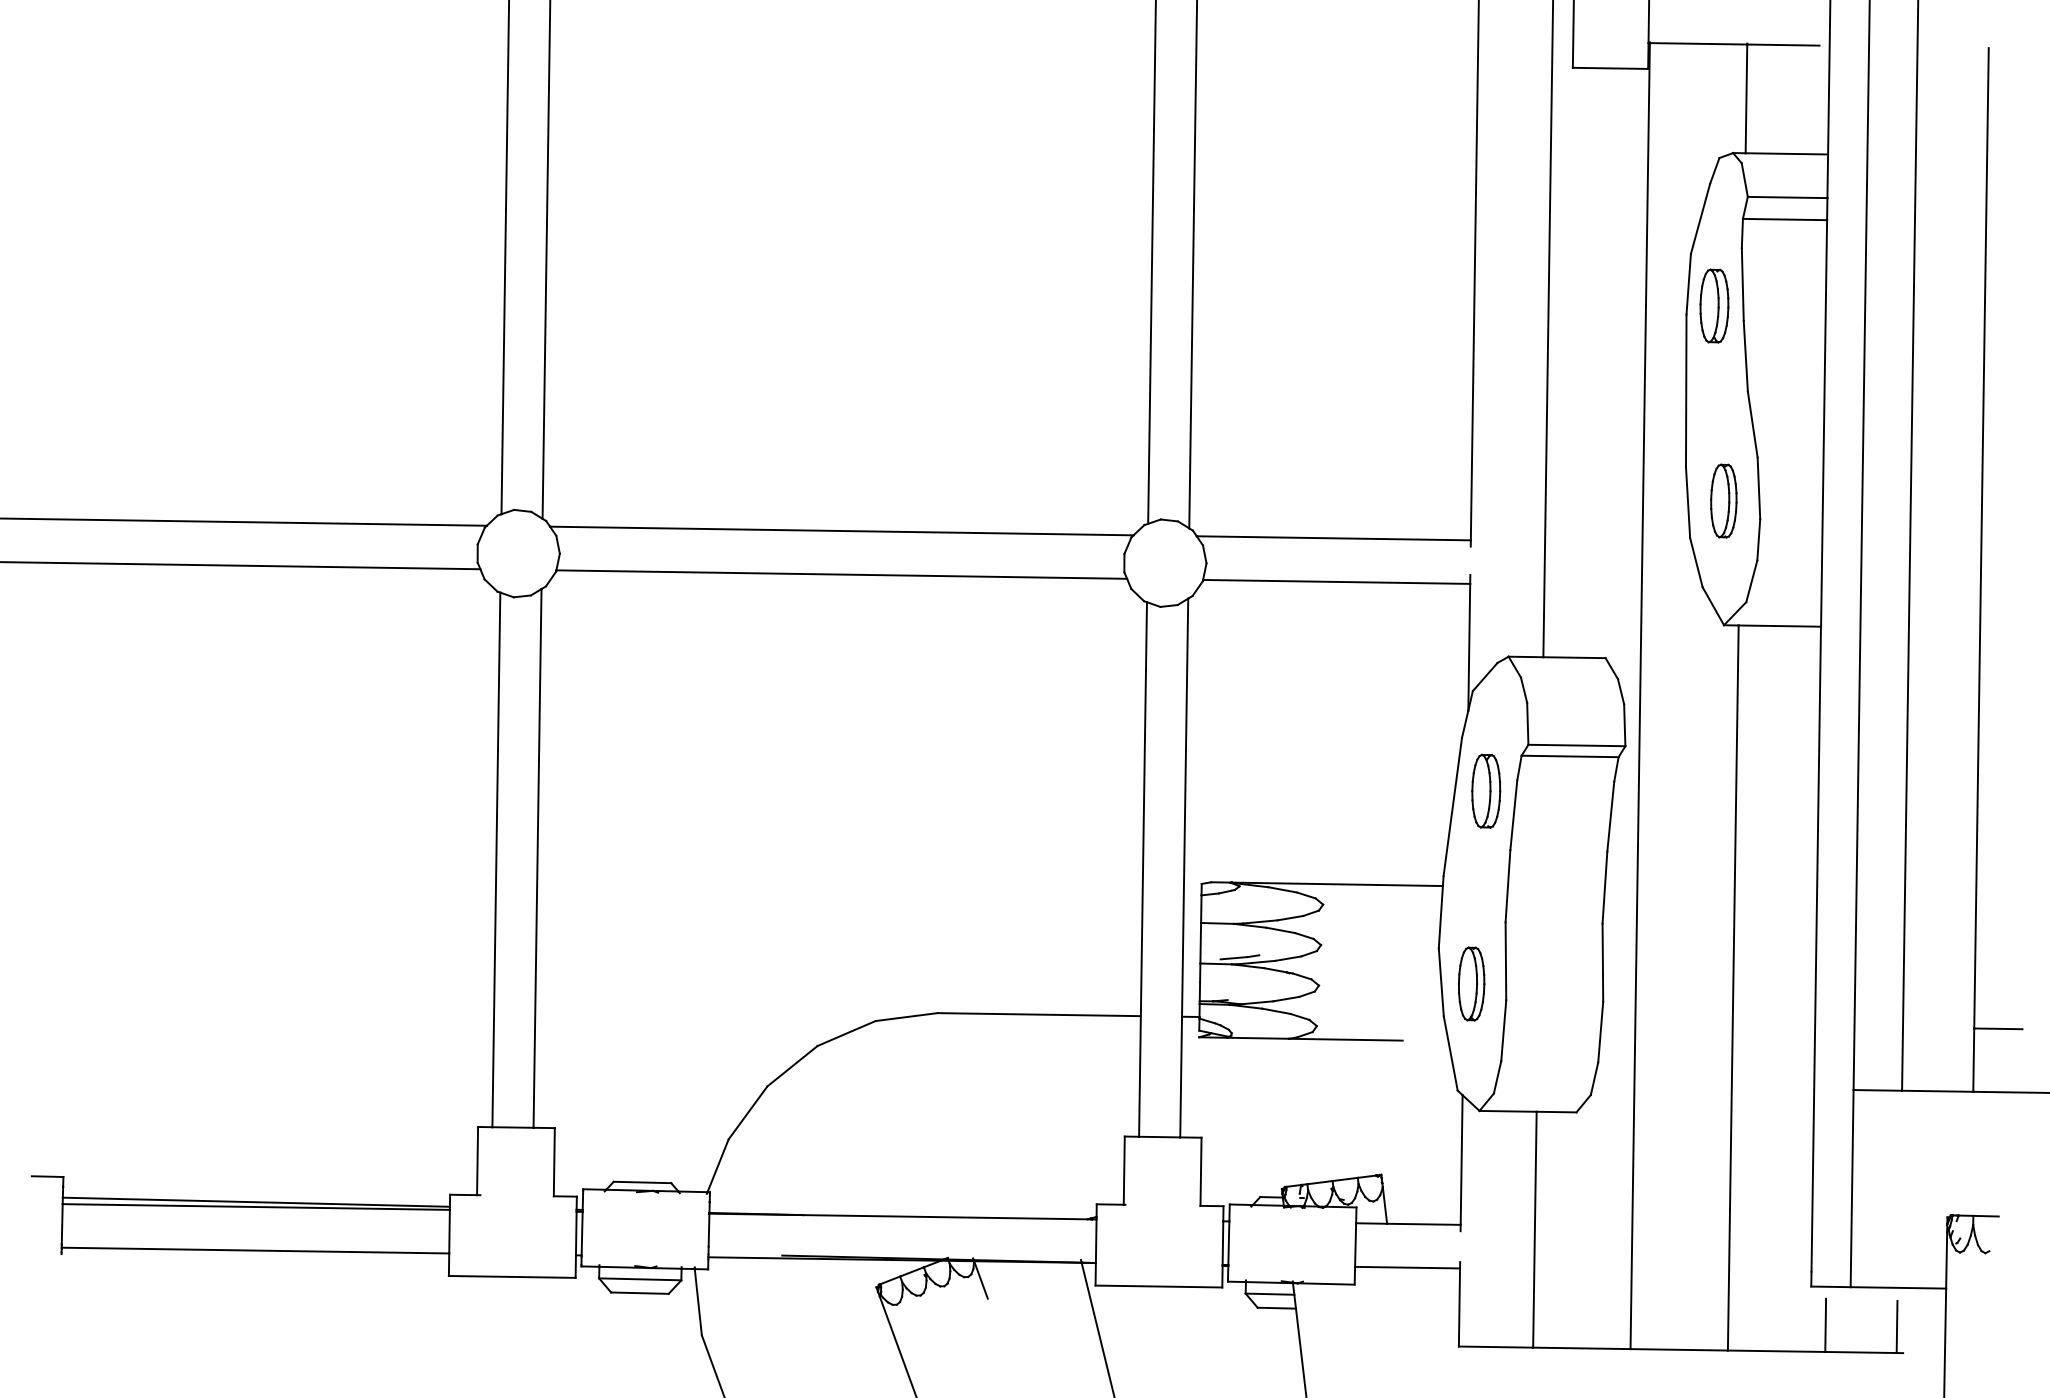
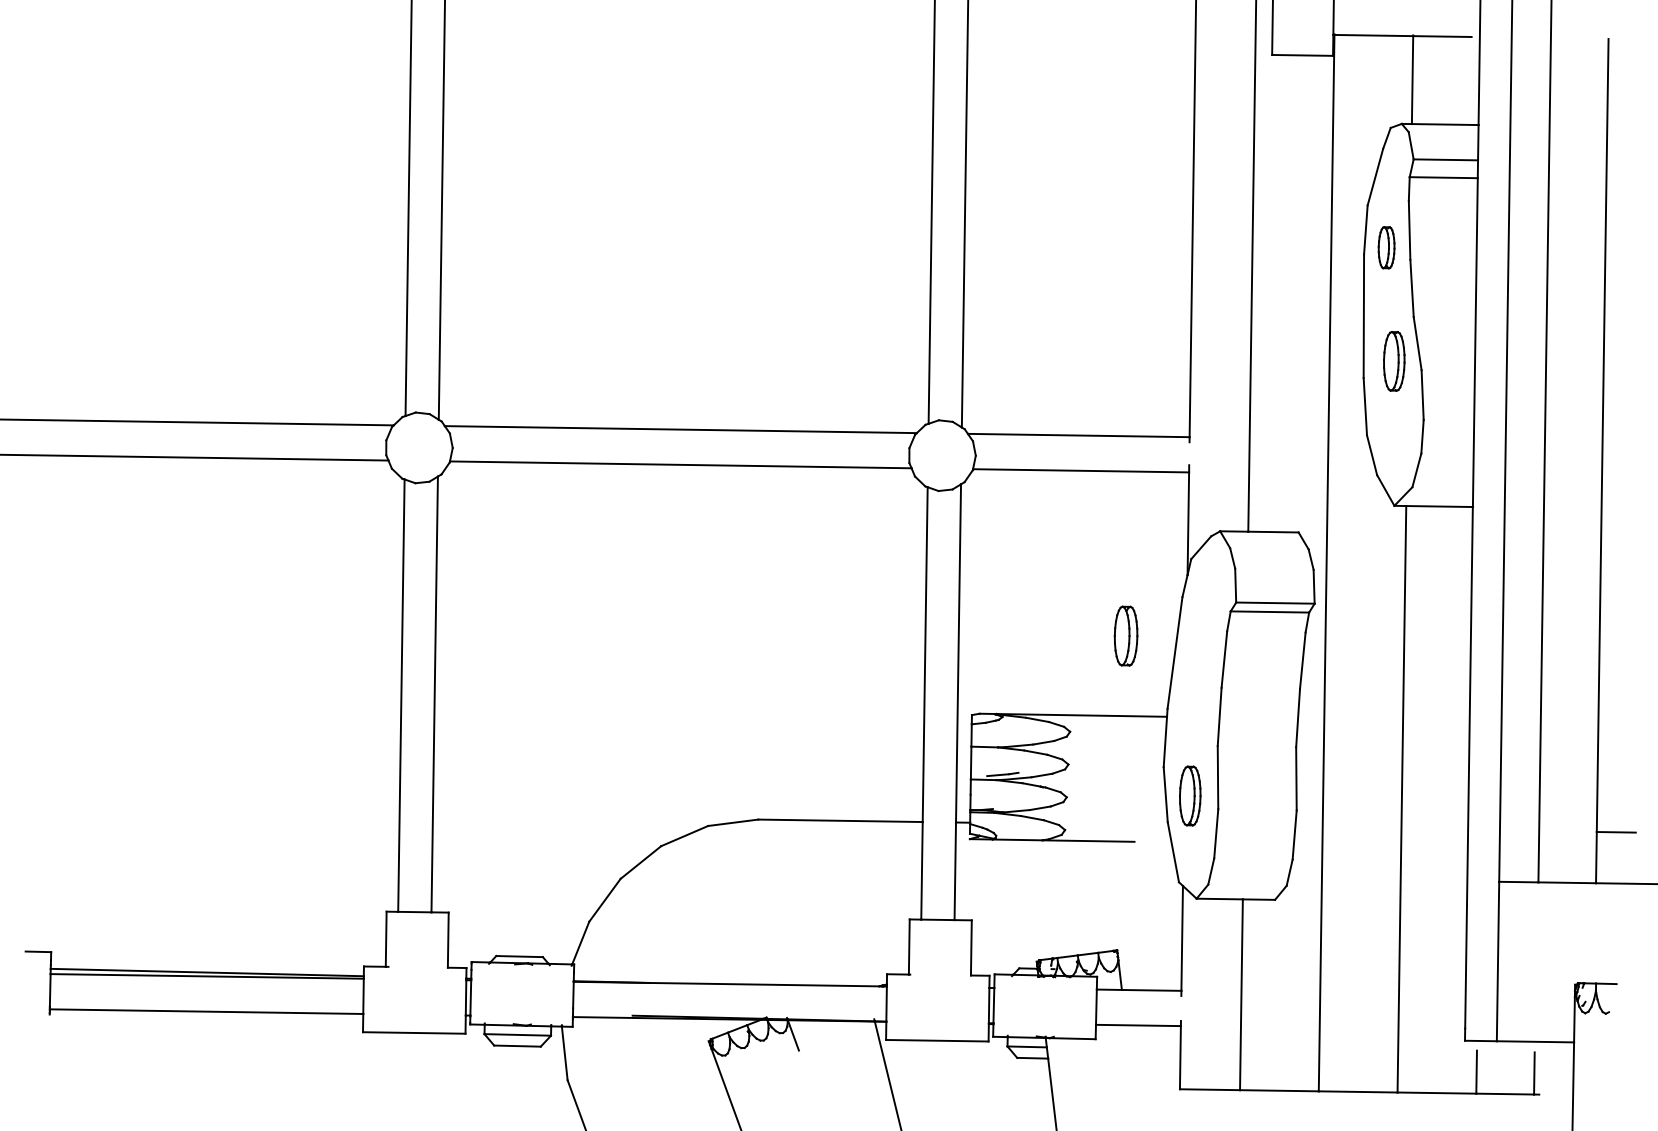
part: (1714, 305) -> (1386, 247), size x0.7
part: (1724, 501) -> (1394, 361), moved
part: (1485, 790) -> (1125, 635), moved

